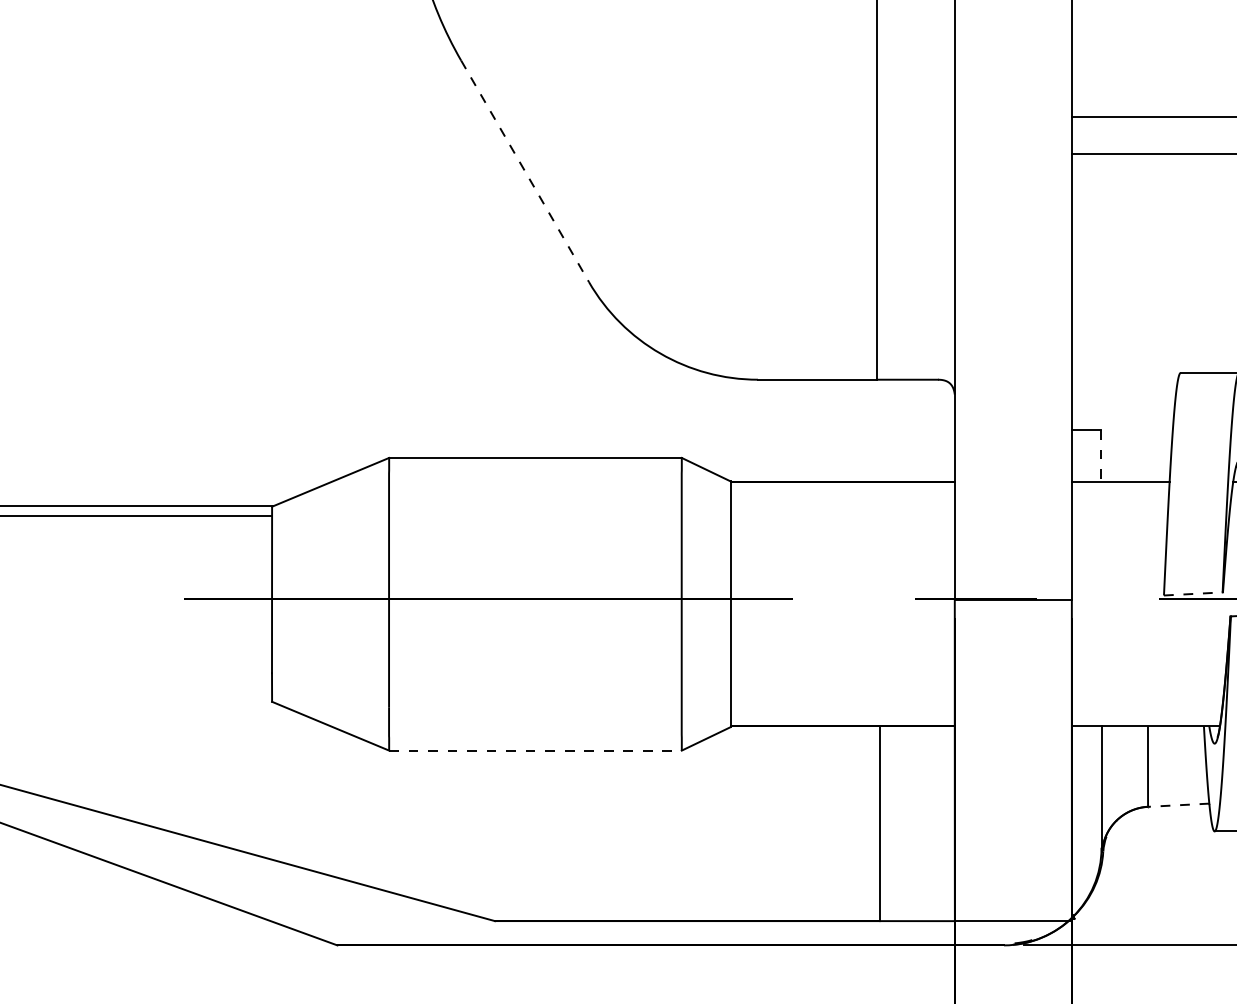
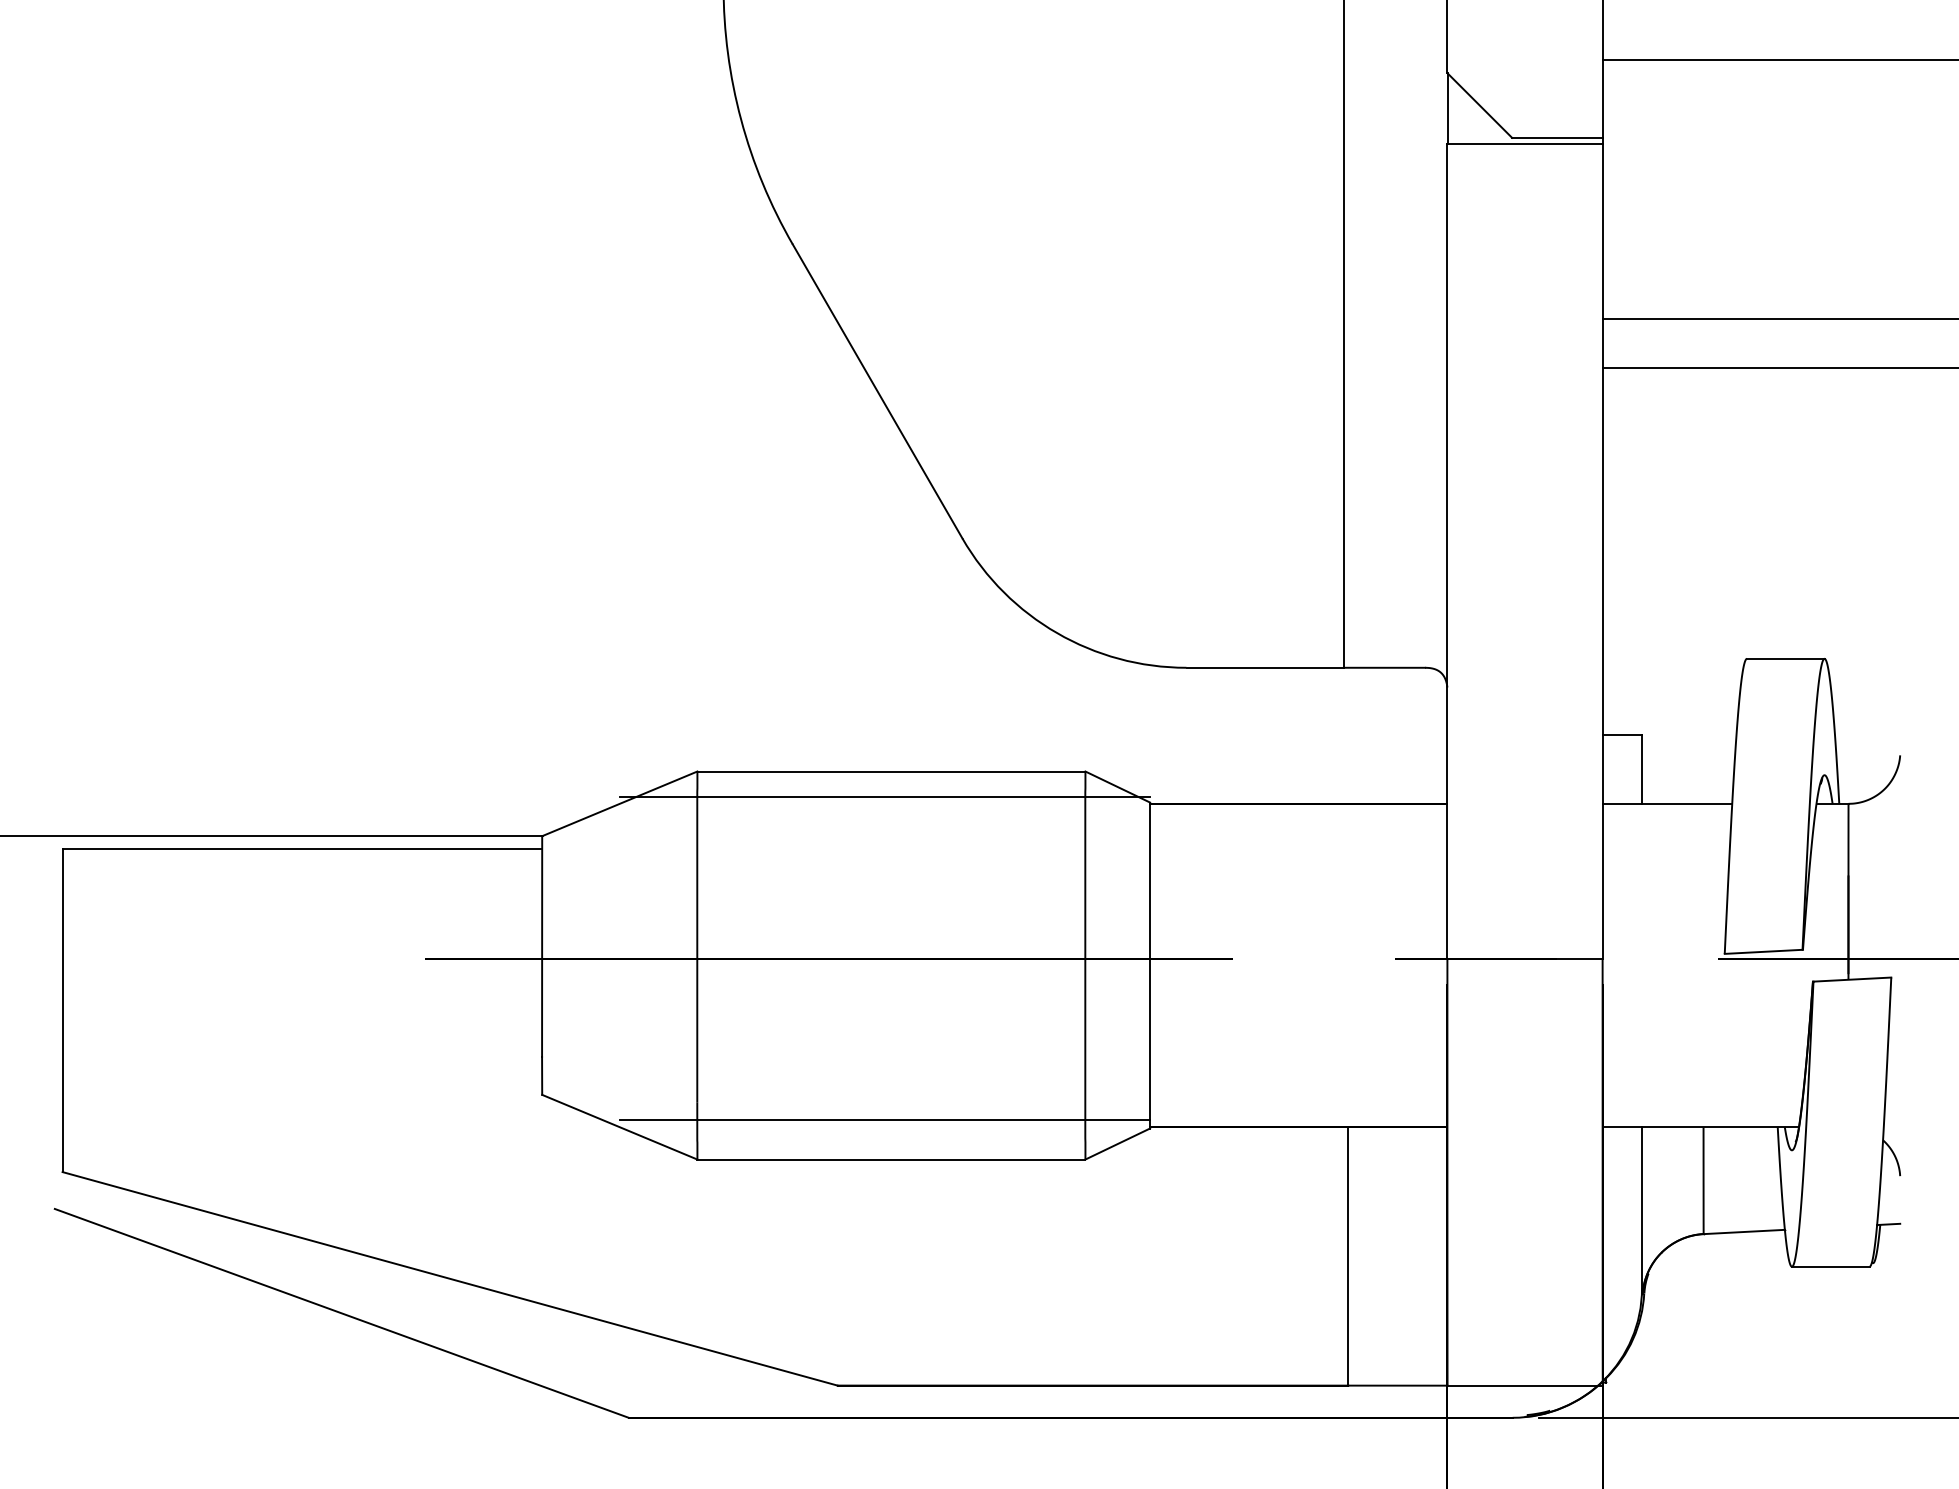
line: (524, 171) -> (877, 391), dashed -> solid
line: (1101, 456) -> (1641, 769), dashed -> solid
line: (530, 477) -> (884, 797), added
line: (1193, 593) -> (1763, 951), dashed -> solid
line: (530, 721) -> (884, 1120), added
line: (535, 750) -> (891, 1159), dashed -> solid
line: (1178, 804) -> (1744, 1231), dashed -> solid

